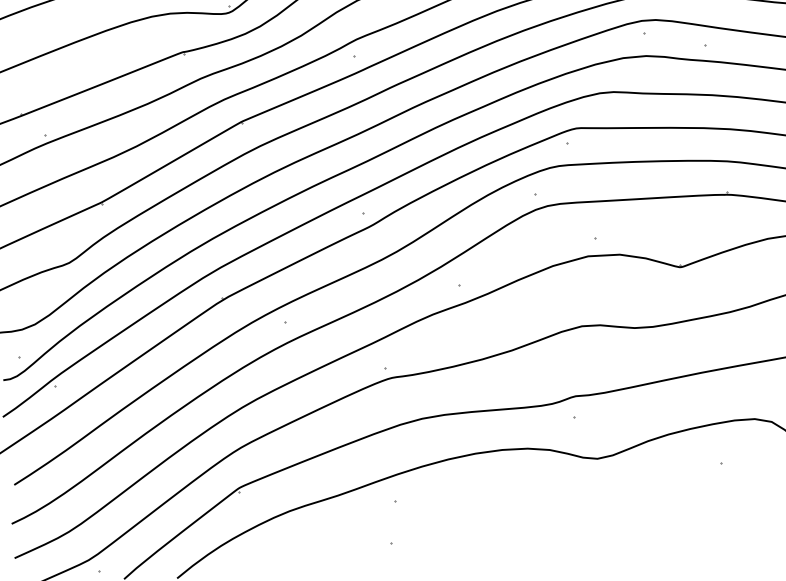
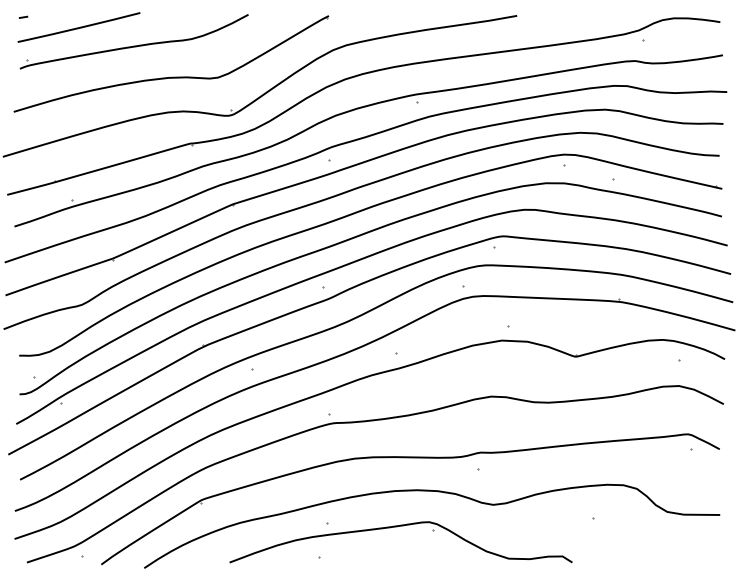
part: (482, 498) -> (397, 527), added

